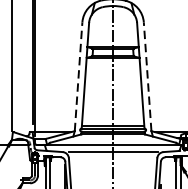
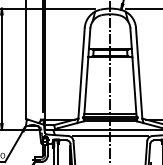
line: (78, 75) -> (81, 72), dashed -> solid
line: (148, 75) -> (139, 72), dashed -> solid

